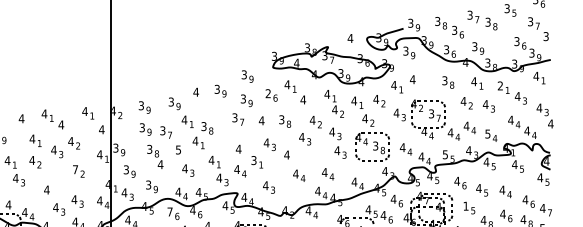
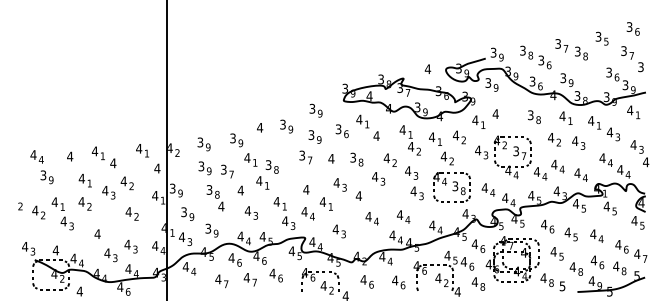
text: (500, 85) -> (591, 120), 2 -> 4
text: (268, 93) -> (338, 129), 2 -> 3
text: (487, 134) -> (577, 173), 5 -> 4
text: (178, 149) -> (240, 190), 5 -> 4
text: (445, 154) -> (531, 195), 5 -> 4
text: (253, 160) -> (322, 202), 3 -> 4
text: (75, 169) -> (128, 211), 7 -> 4
text: (465, 205) -> (553, 251), 1 -> 4
text: (169, 211) -> (231, 257), 7 -> 4

